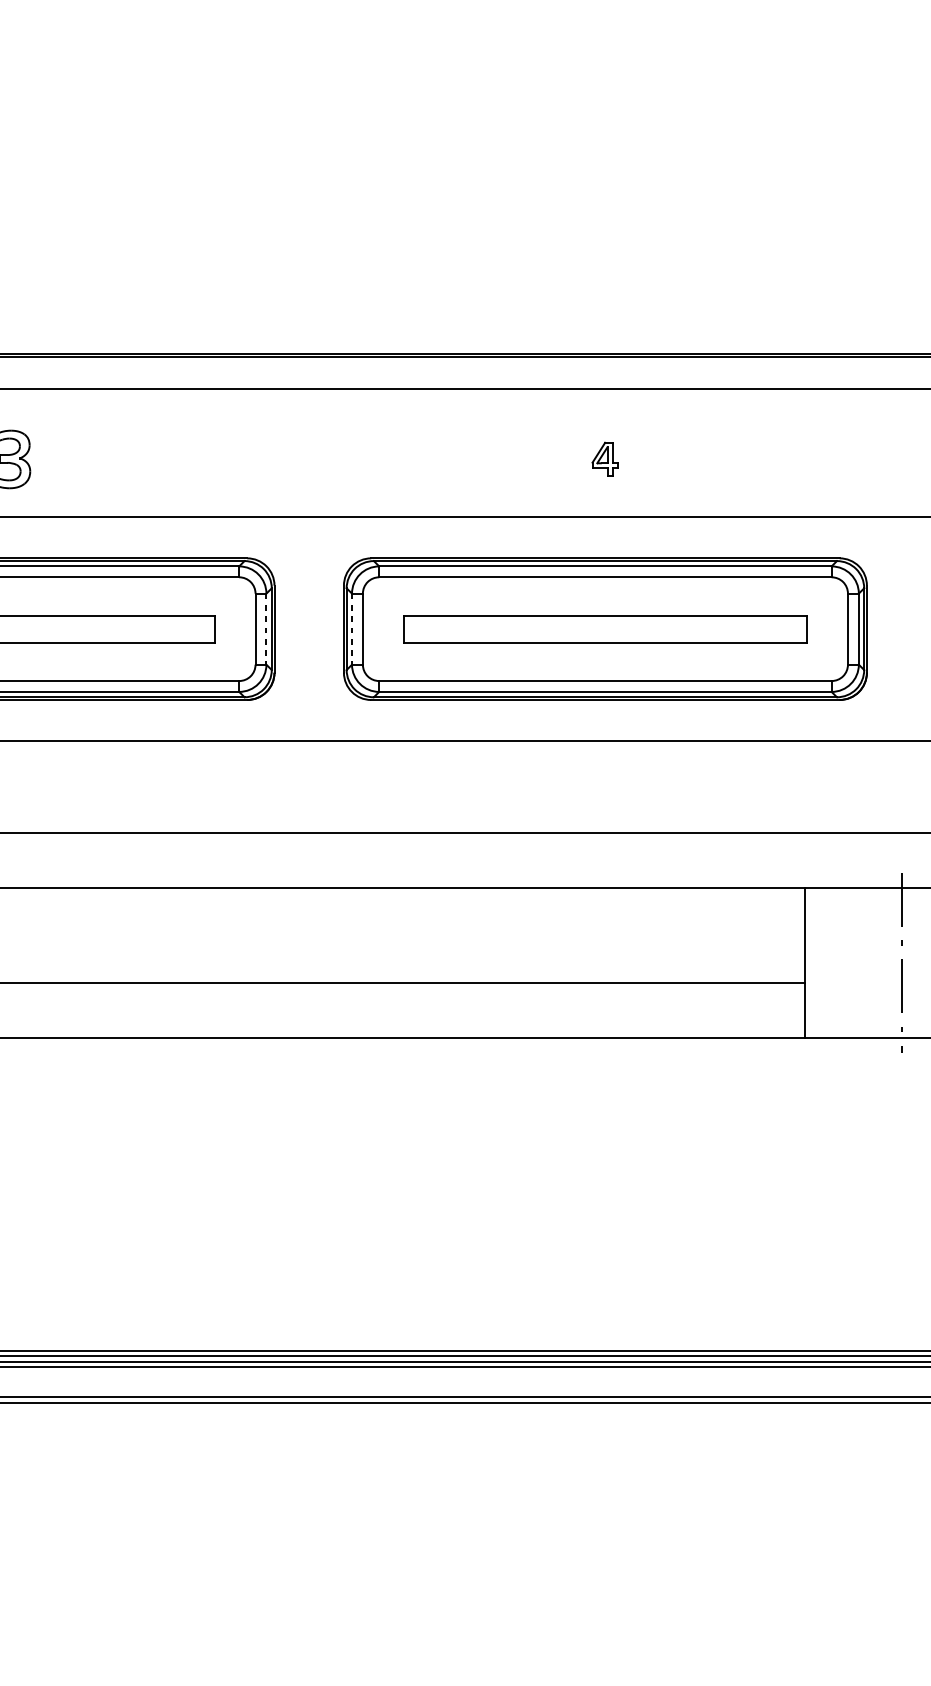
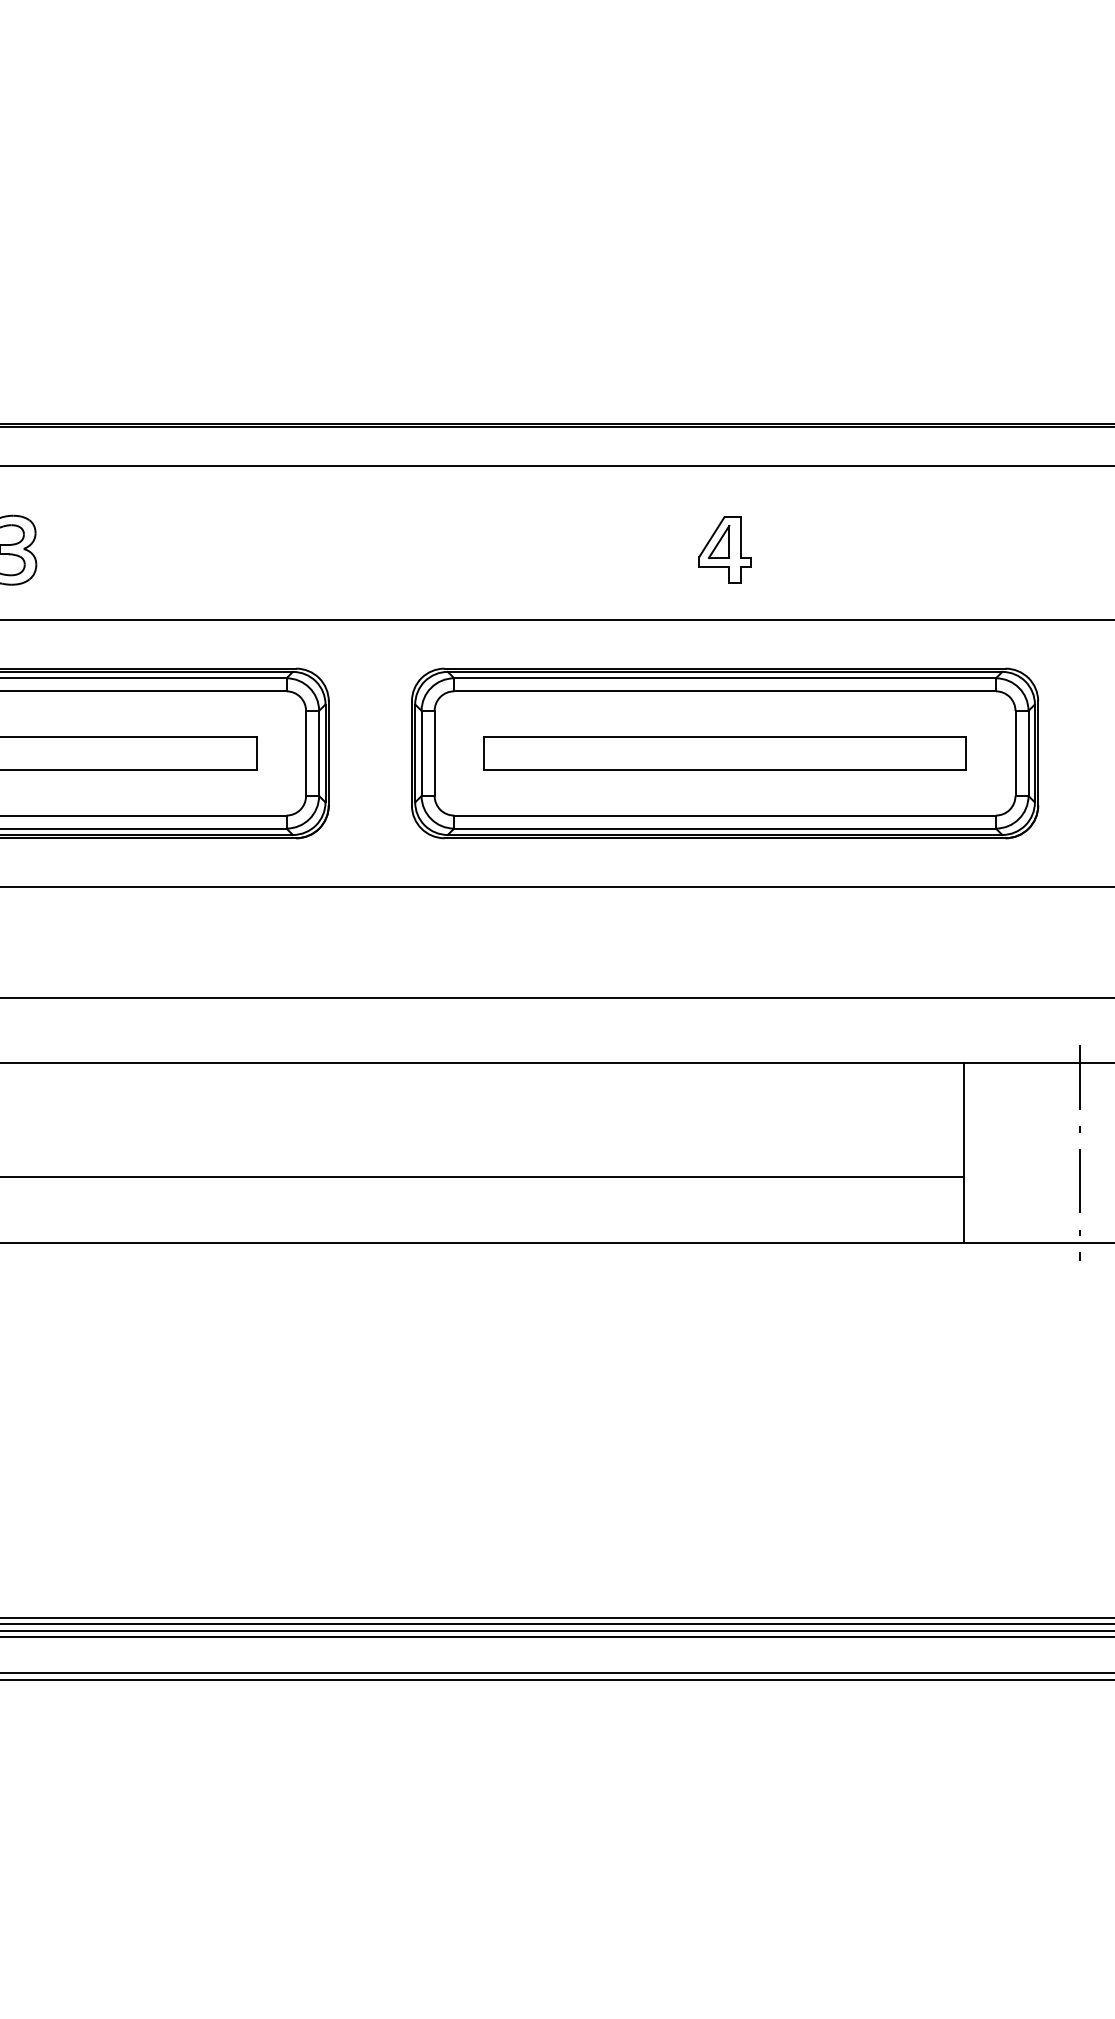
part: (604, 458) -> (724, 549), size x1.67
line: (266, 629) -> (319, 753), dashed -> solid
line: (351, 629) -> (421, 753), dashed -> solid

